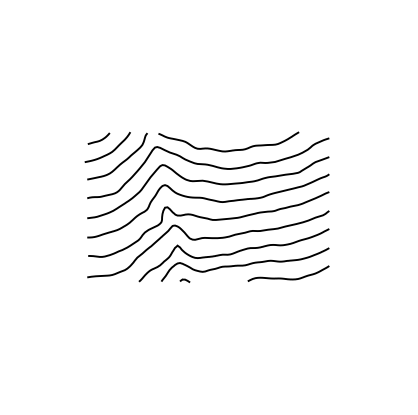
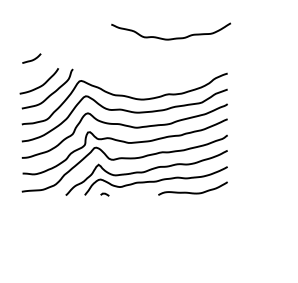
curve: (98, 140) -> (31, 60), moved
curve: (231, 149) -> (173, 37), moved

